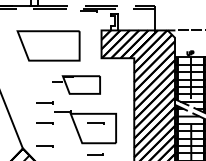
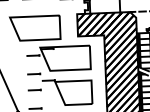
part: (76, 84) -> (58, 58), size x1.67
line: (95, 123) -> (75, 88), removed

